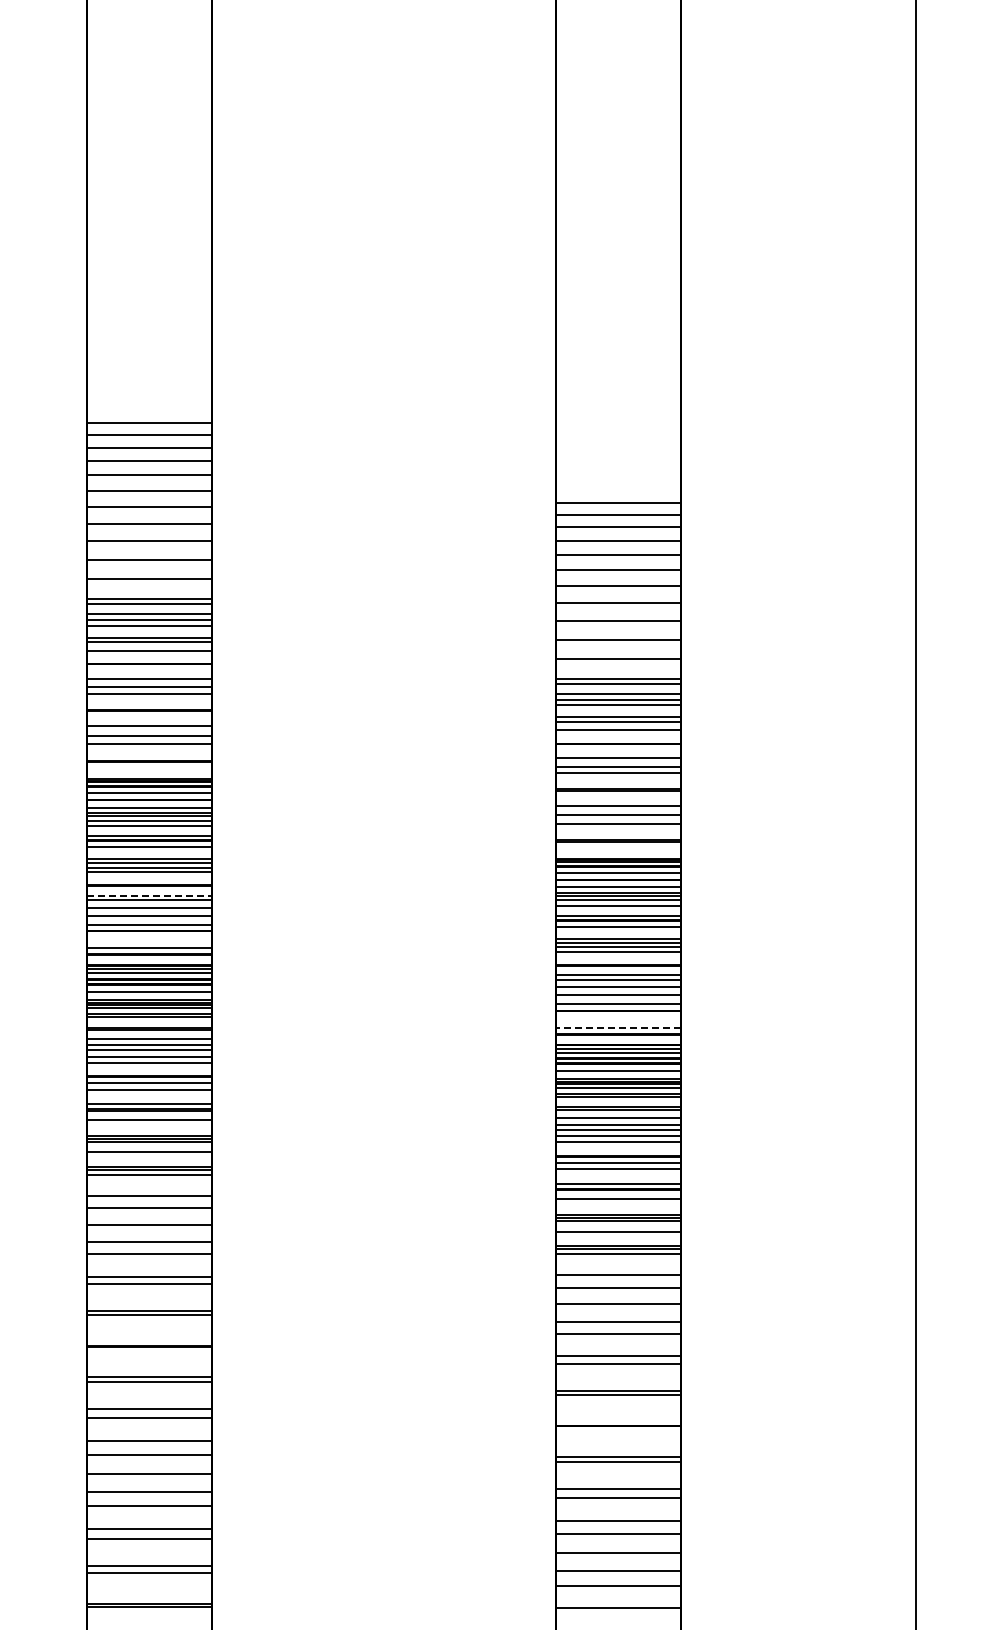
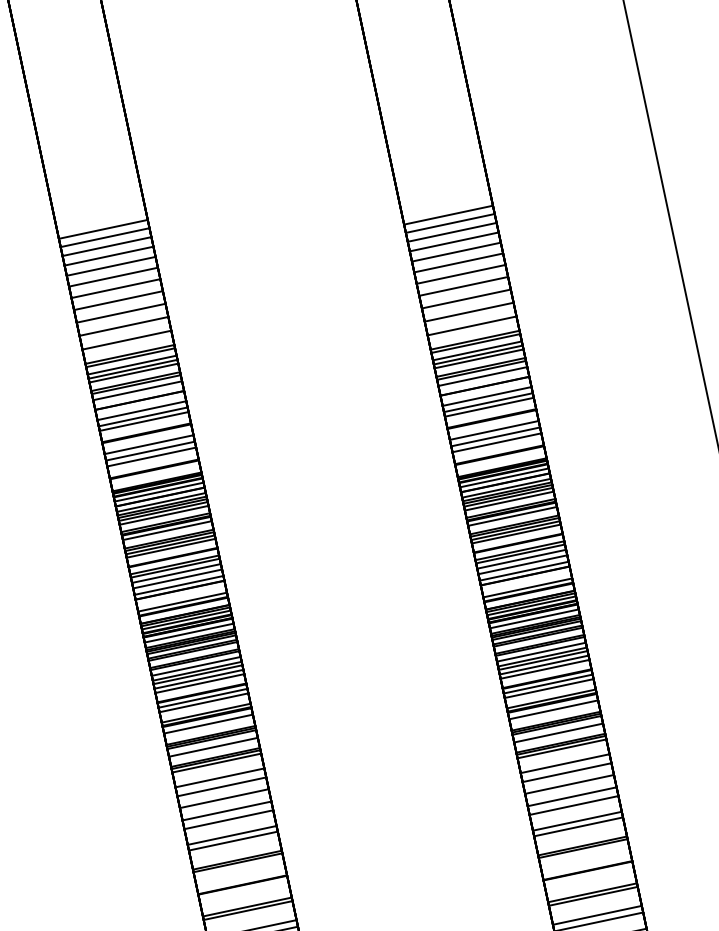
line: (149, 895) -> (174, 564), dashed -> solid
line: (618, 1027) -> (527, 587), dashed -> solid

